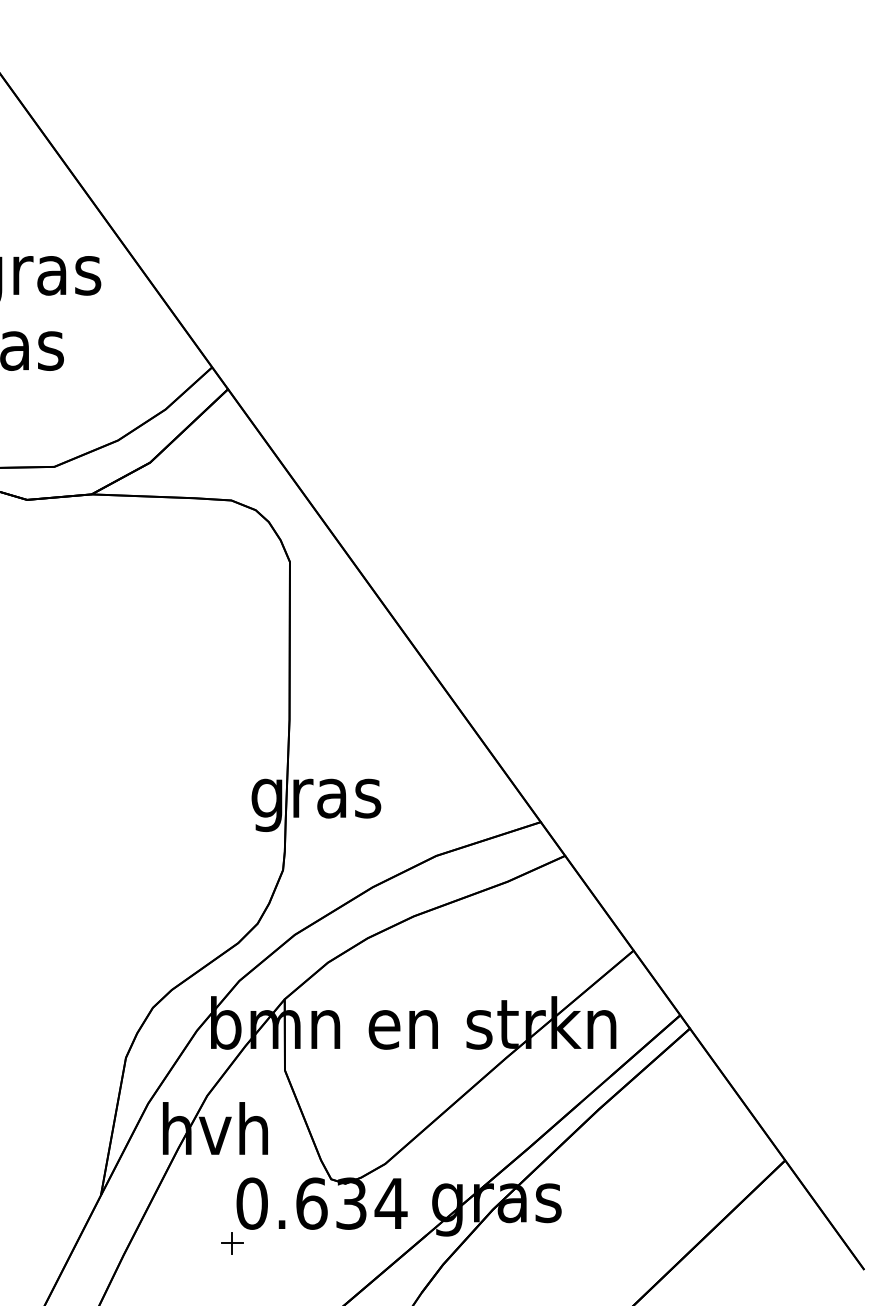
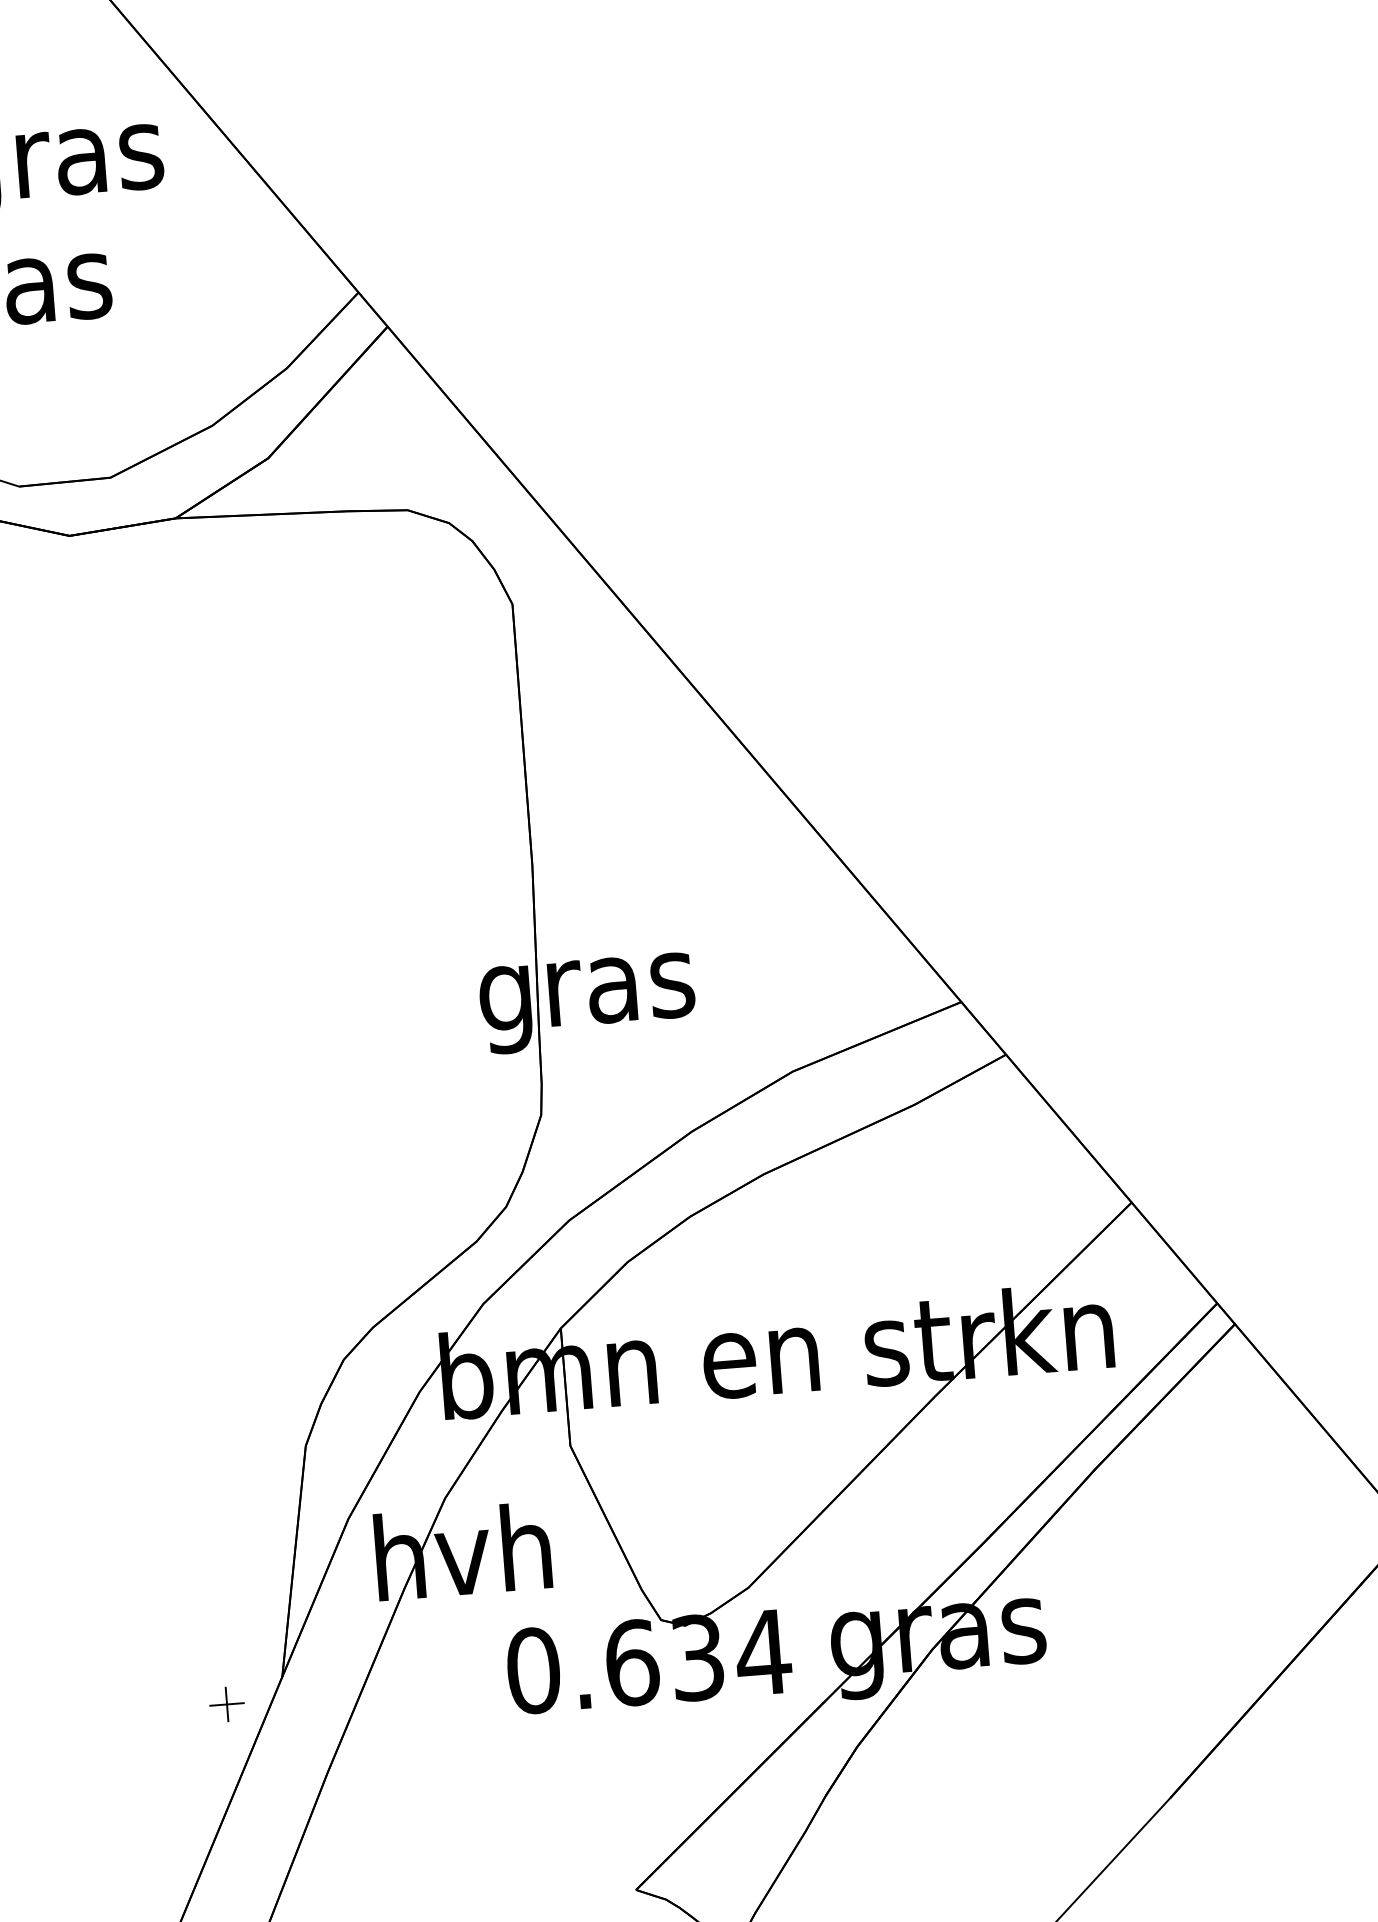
part: (232, 1243) -> (227, 1704), moved

